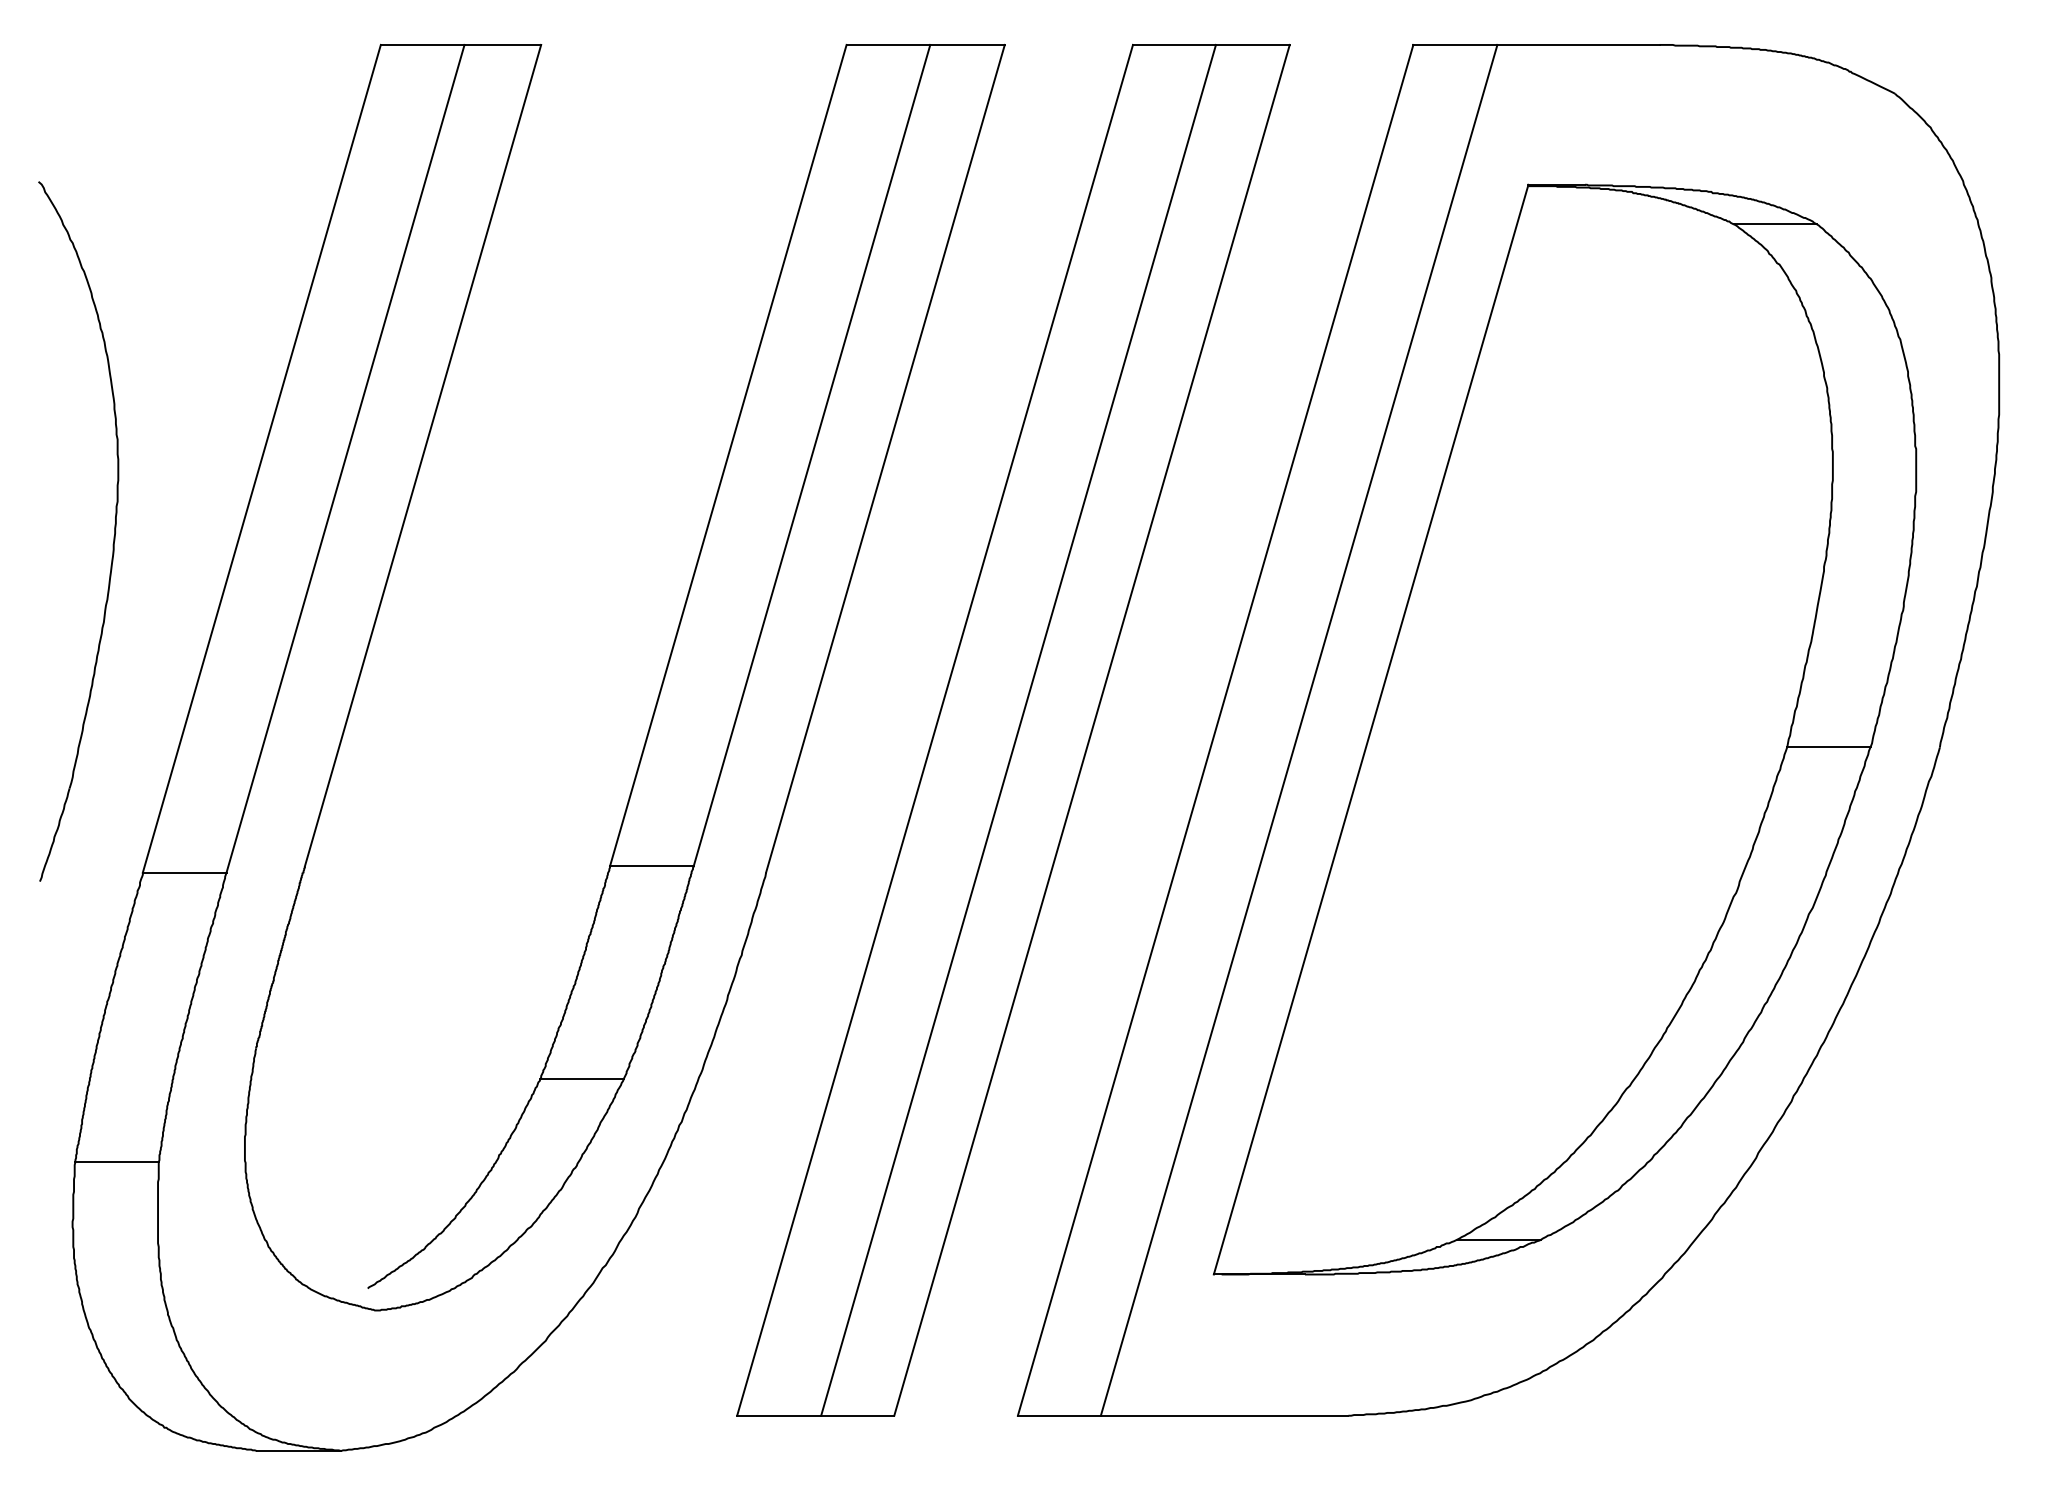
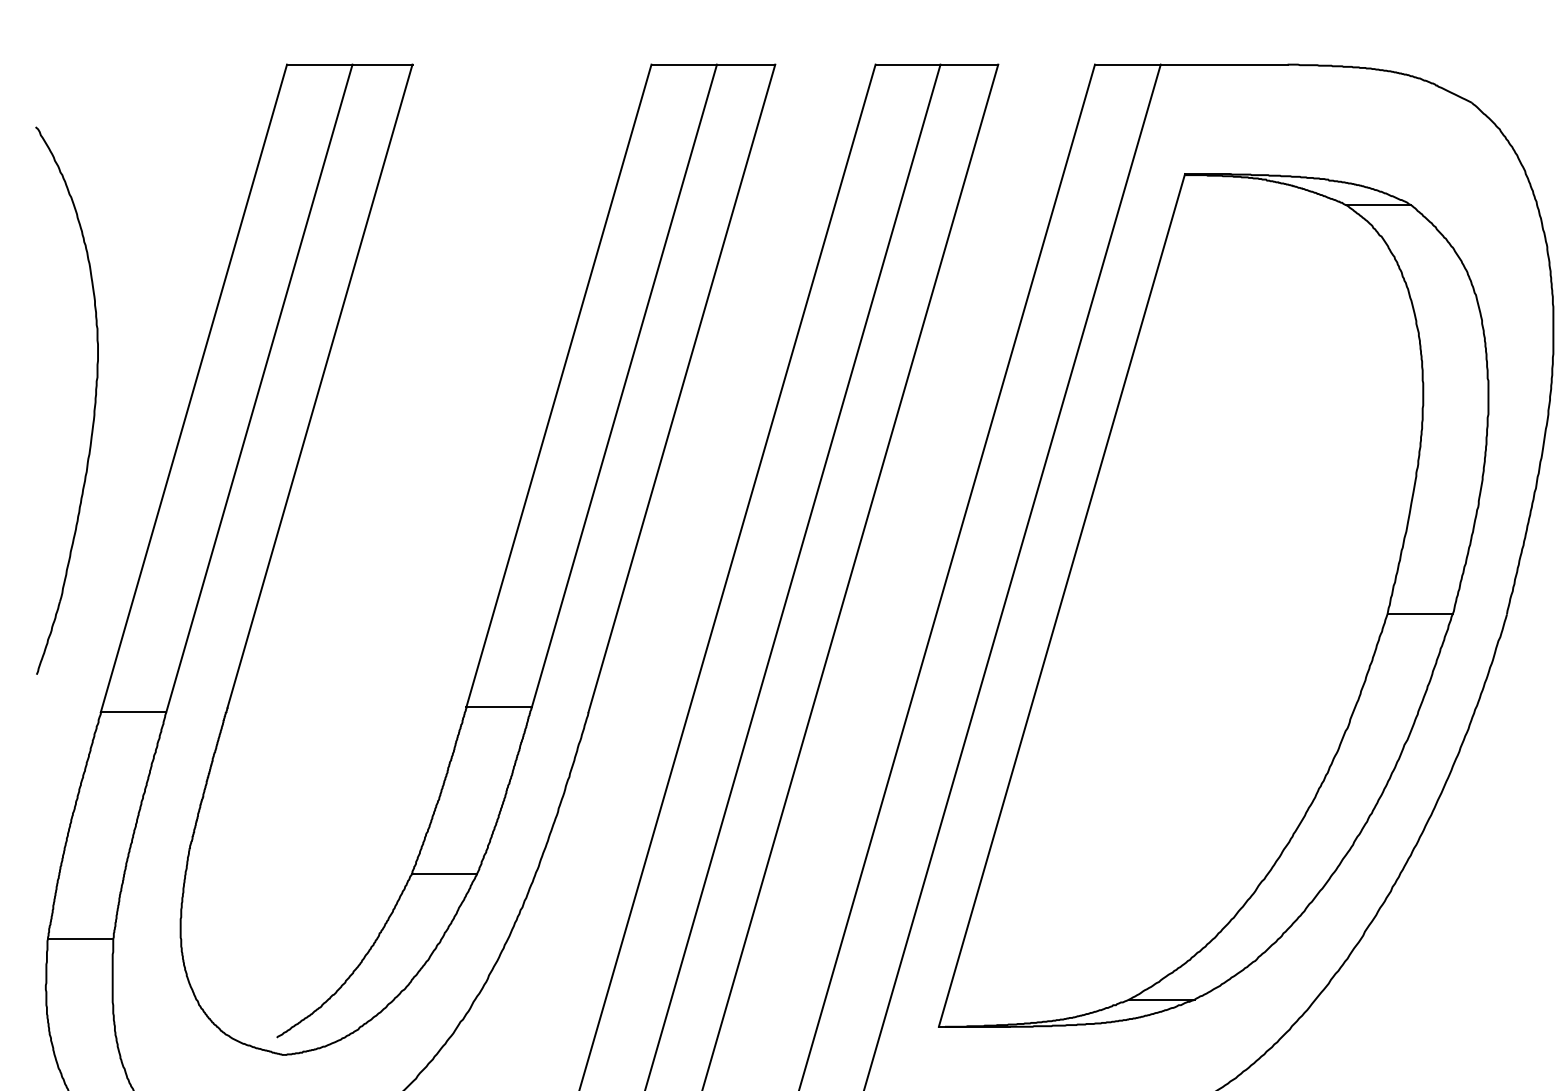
part: (113, 536) -> (94, 404), moved

